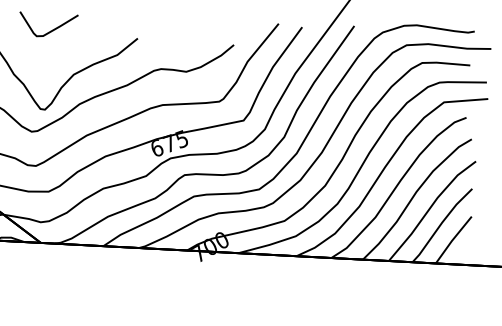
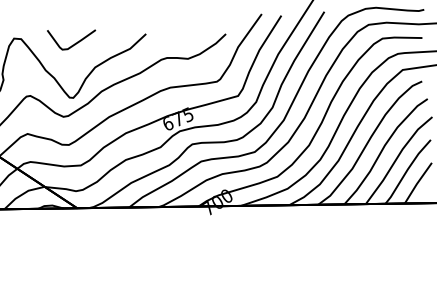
curve: (52, 28) -> (75, 42), moved

